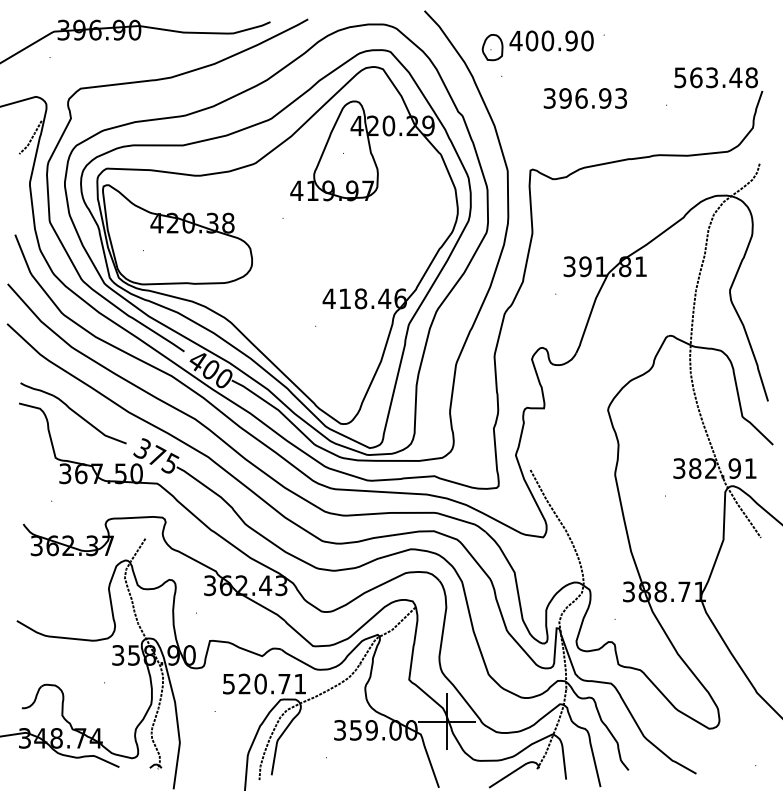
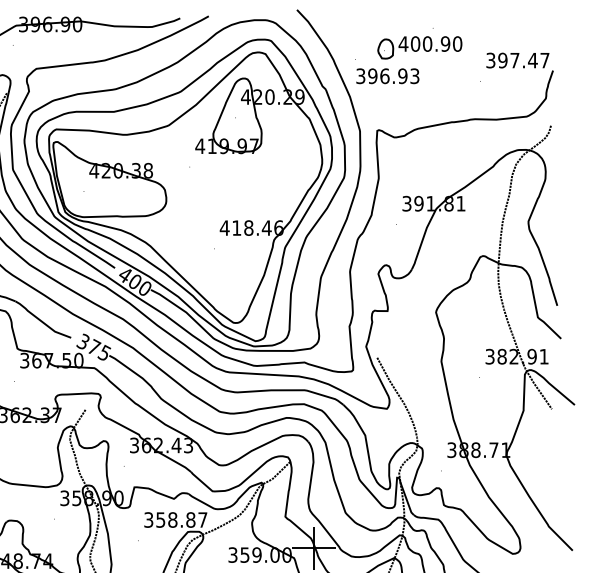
part: (537, 45) -> (419, 47), moved
text: (716, 77) -> (518, 60), 563.48 -> 397.47
text: (584, 98) -> (387, 76), moved
text: (264, 683) -> (175, 519), 520.71 -> 358.87

